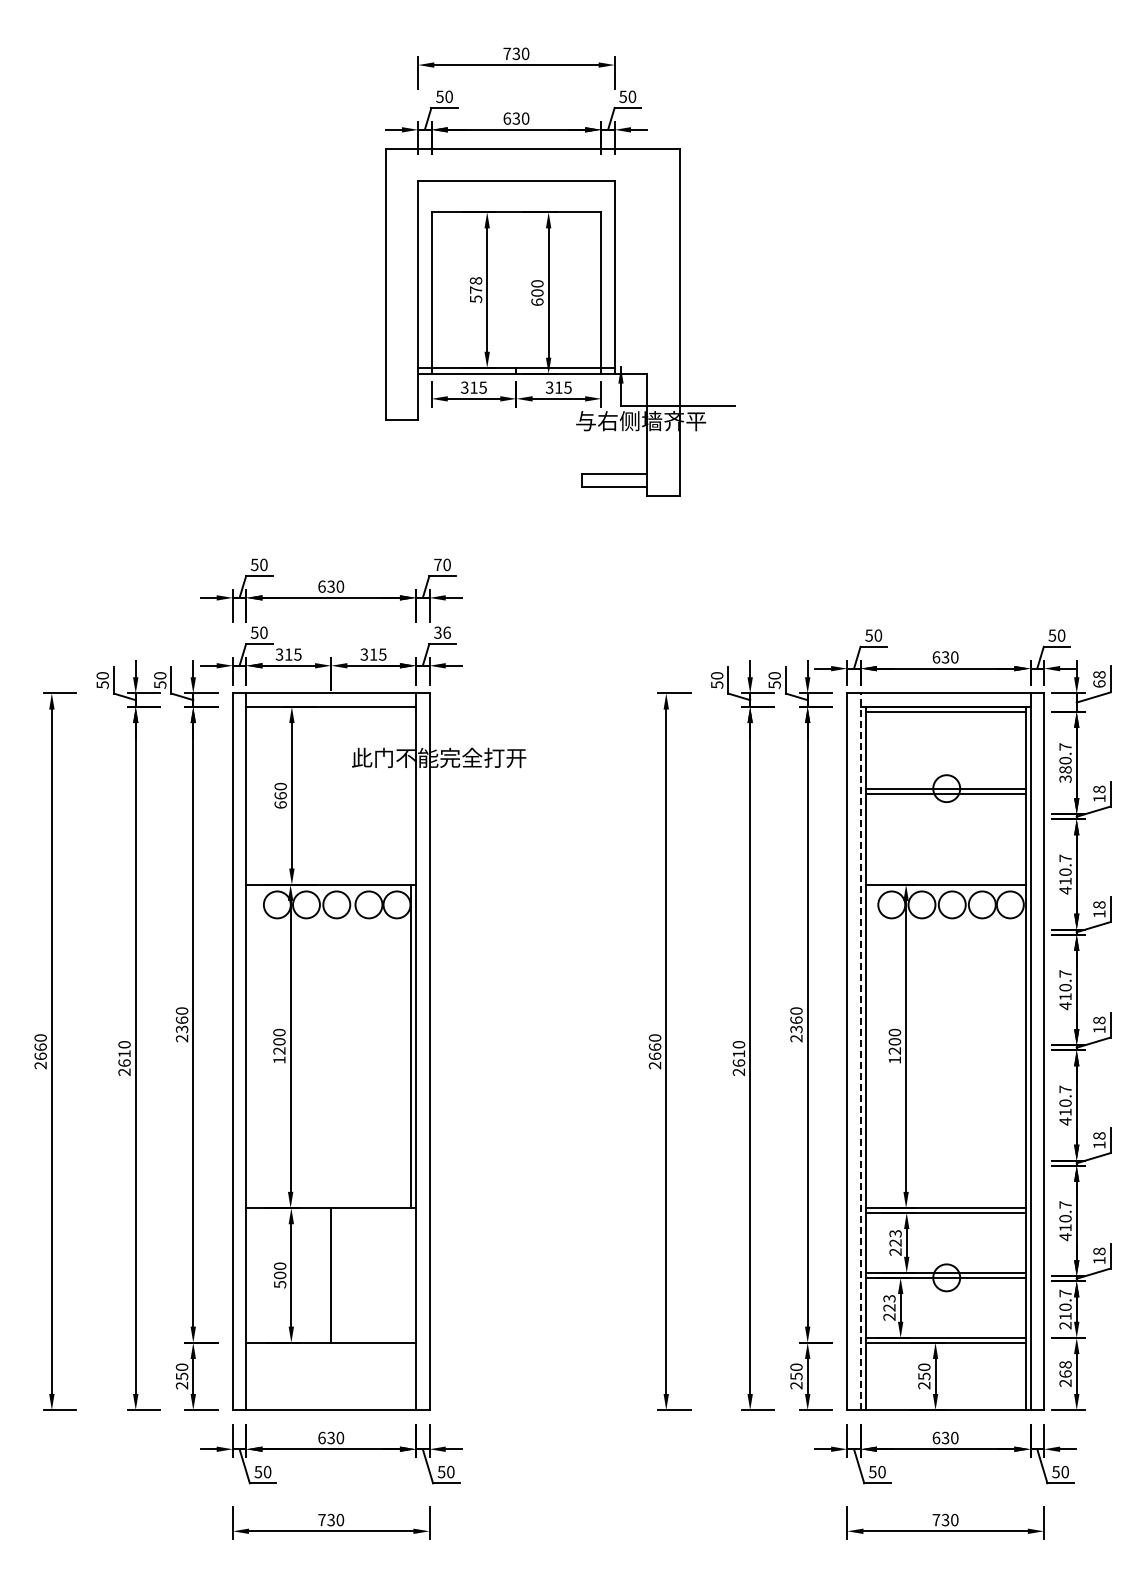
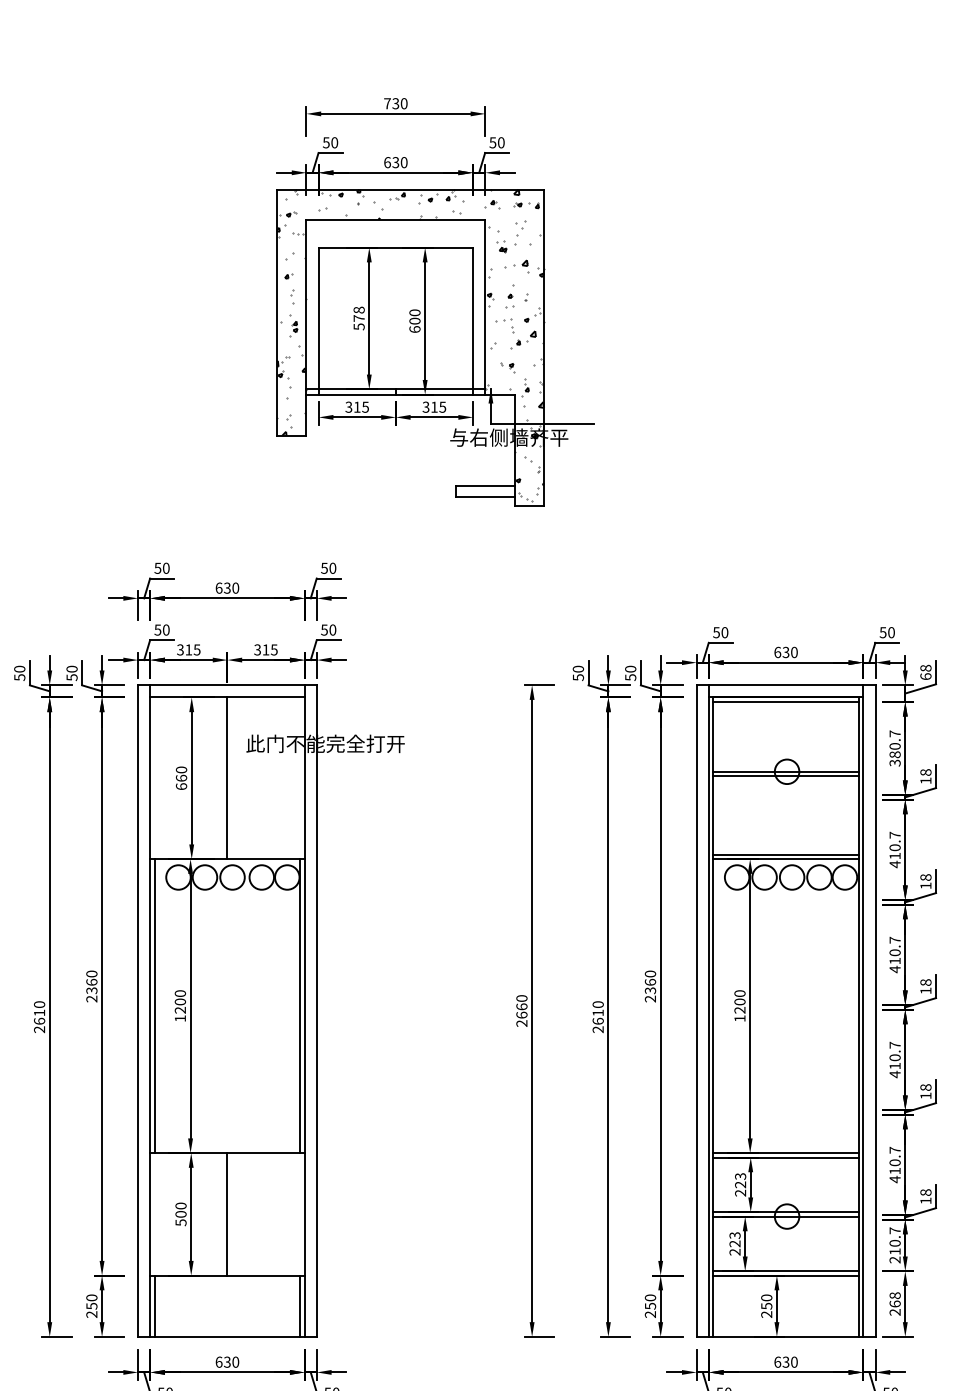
hatch: (532, 319) -> (410, 345), added
text: (437, 564) -> (324, 567), 70 -> 50
text: (442, 632) -> (328, 629), 36 -> 50
line: (331, 795) -> (227, 778), added
line: (945, 879) -> (785, 854), added
line: (251, 1046) -> (154, 1006), added
line: (860, 1051) -> (708, 1010), dashed -> solid
line: (251, 1376) -> (154, 1306), added
line: (411, 1376) -> (300, 1306), added

